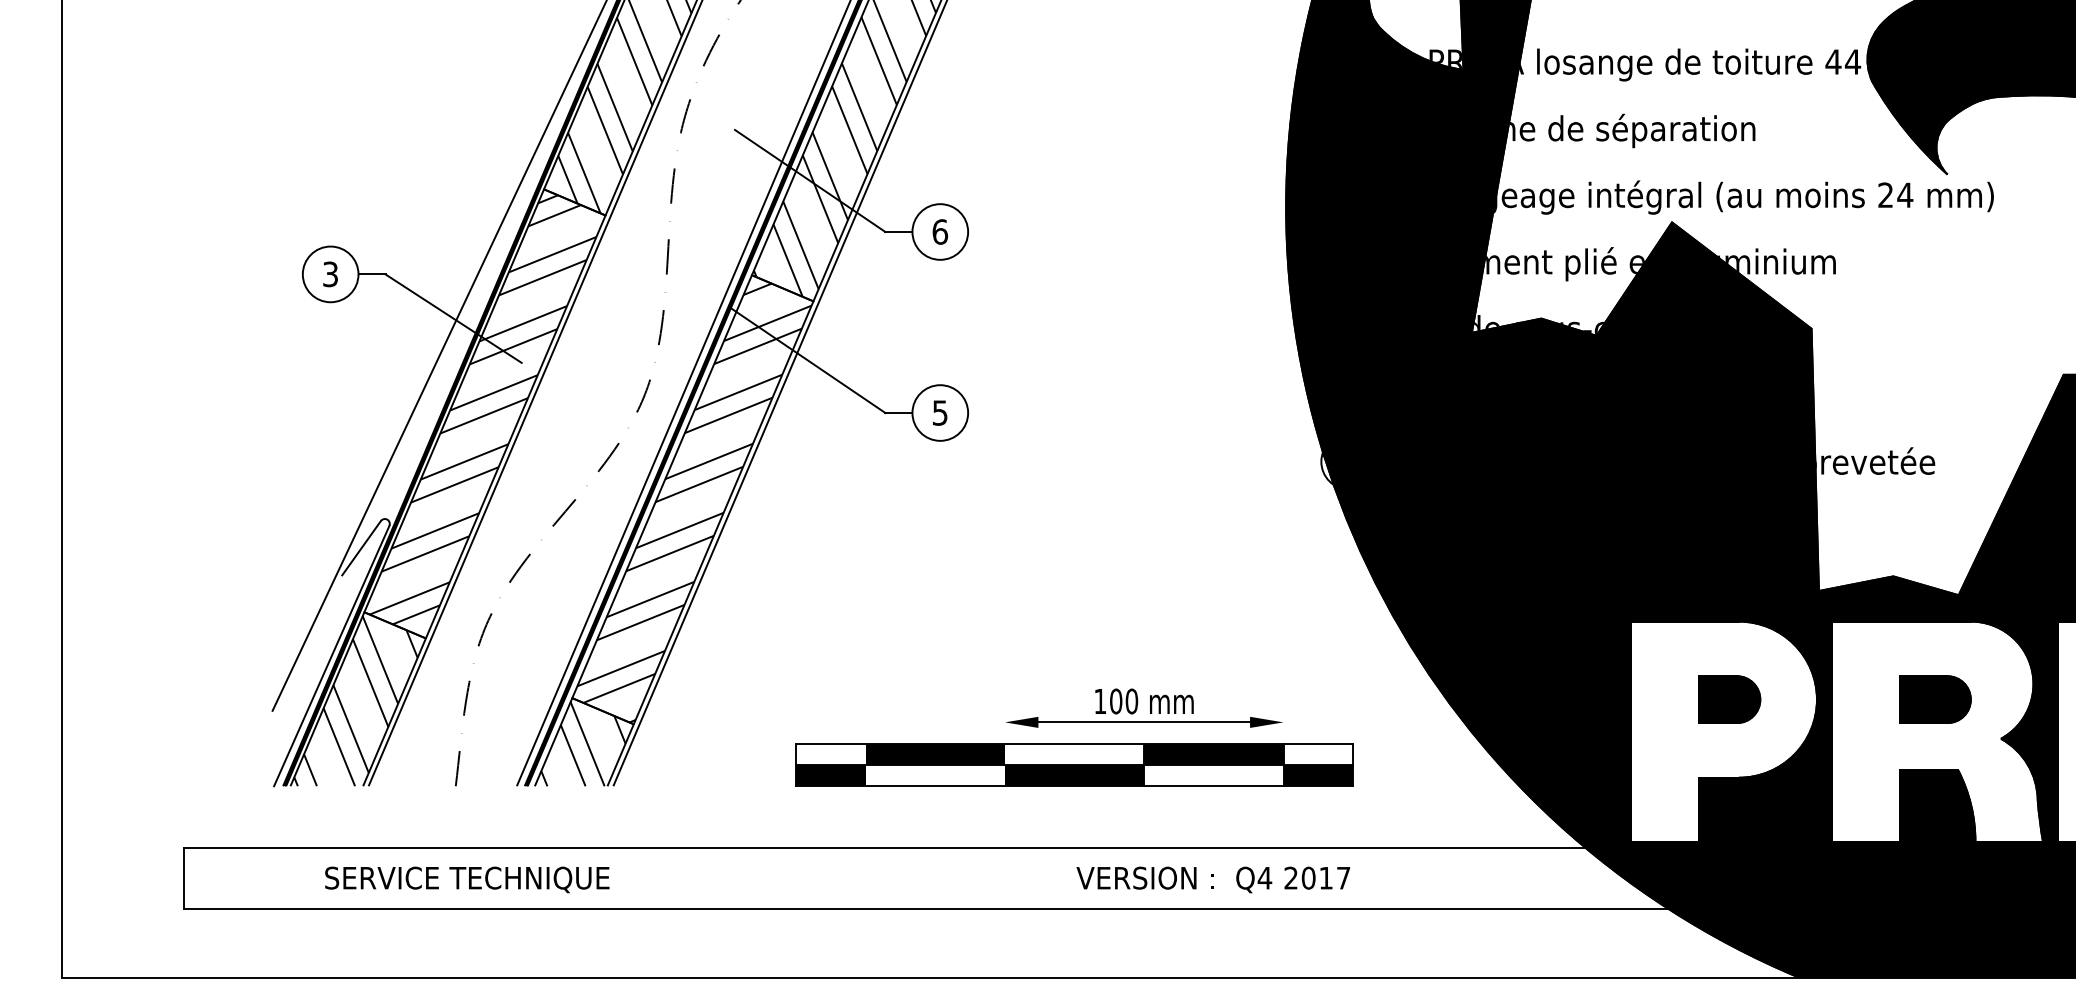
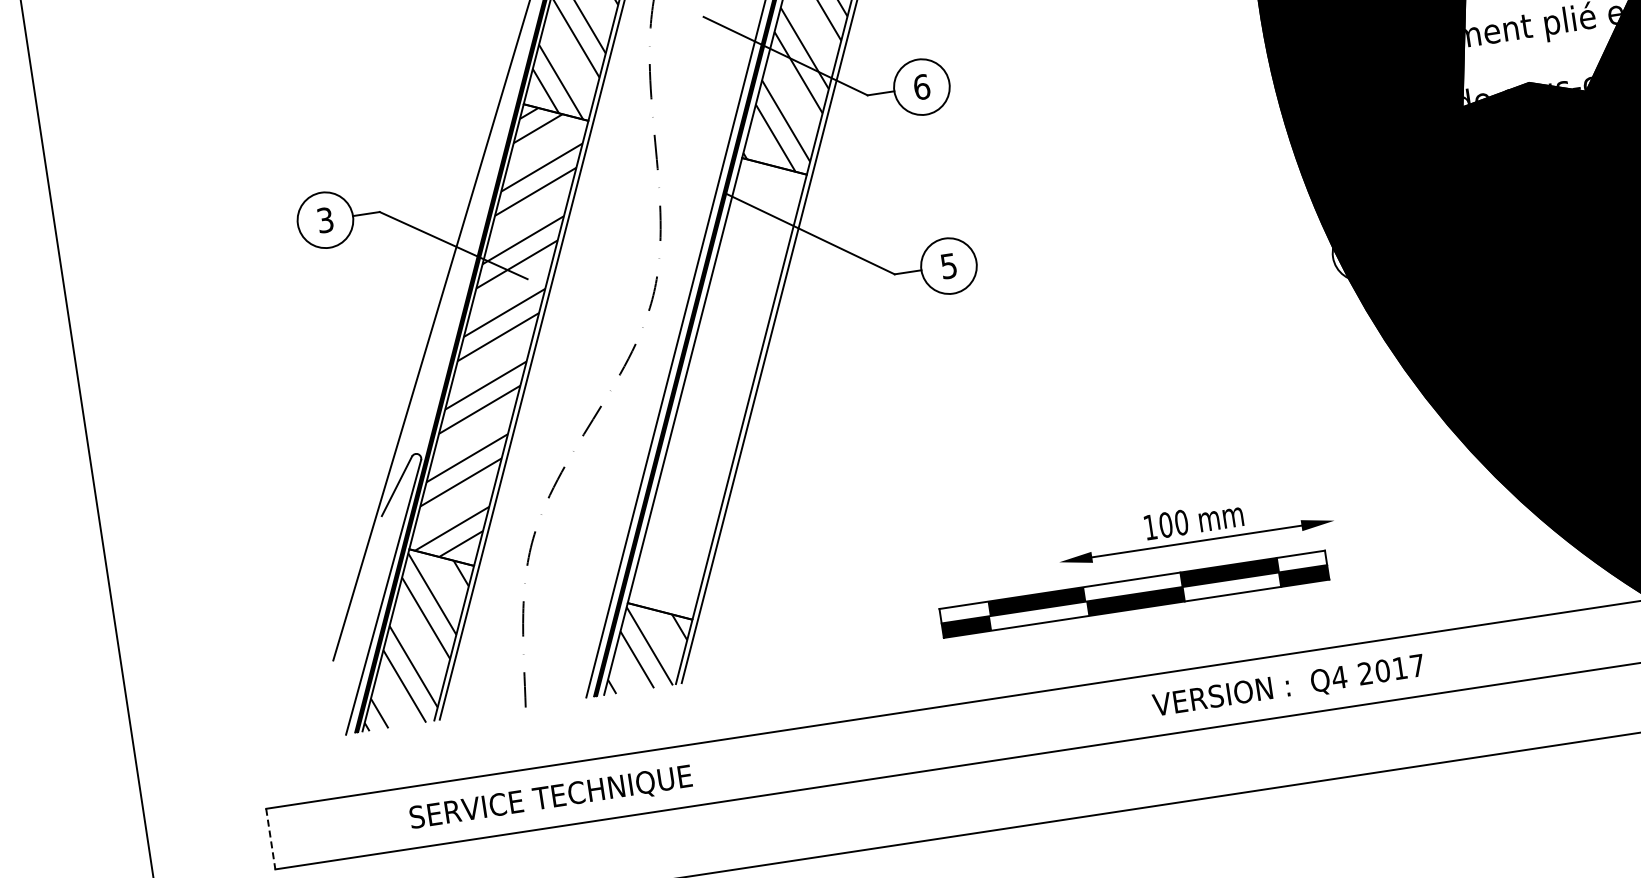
hatch: (694, 502) -> (719, 391), removed
part: (1074, 764) -> (1134, 593), size x0.7
line: (184, 878) -> (271, 839), solid -> dashed

